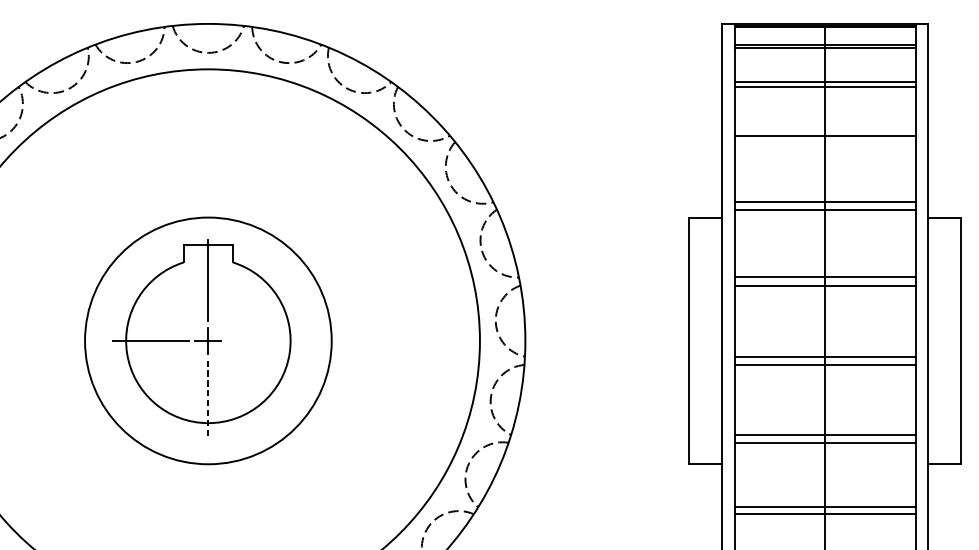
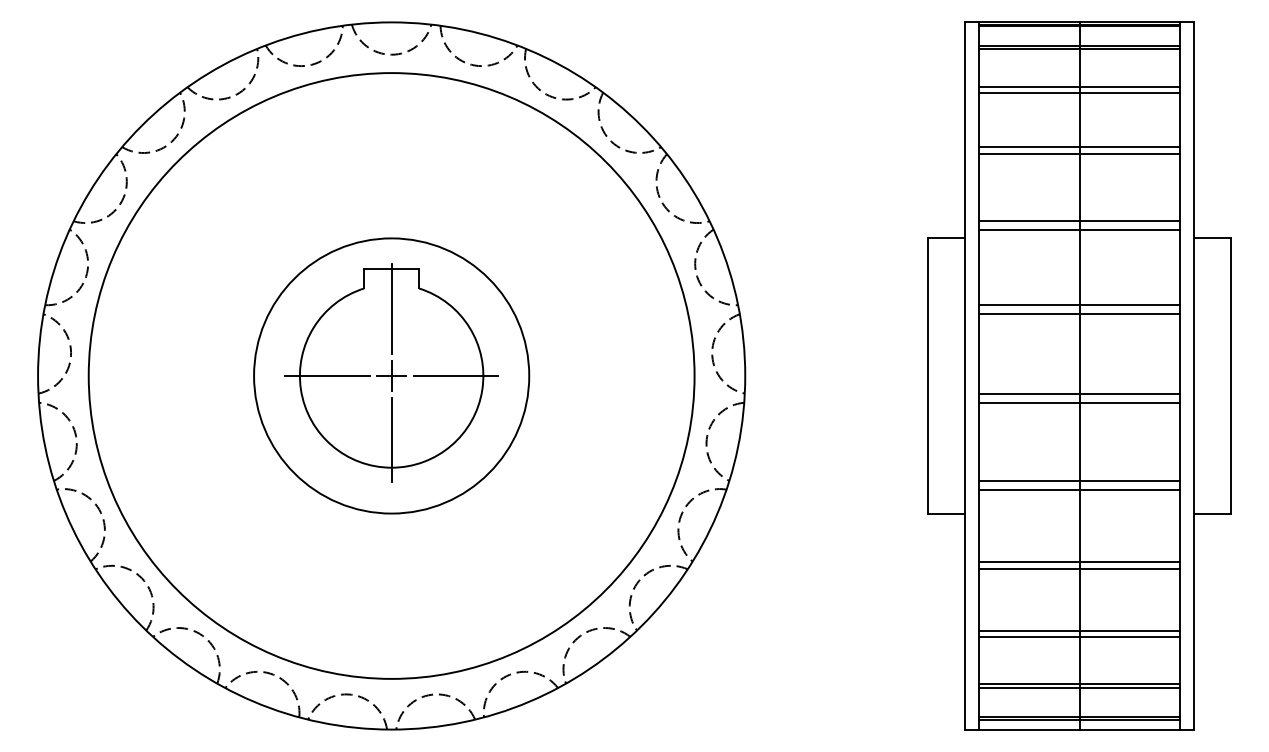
line: (825, 142) -> (1079, 154), added
line: (265, 341) -> (455, 376), added
line: (208, 398) -> (391, 440), dashed -> solid

